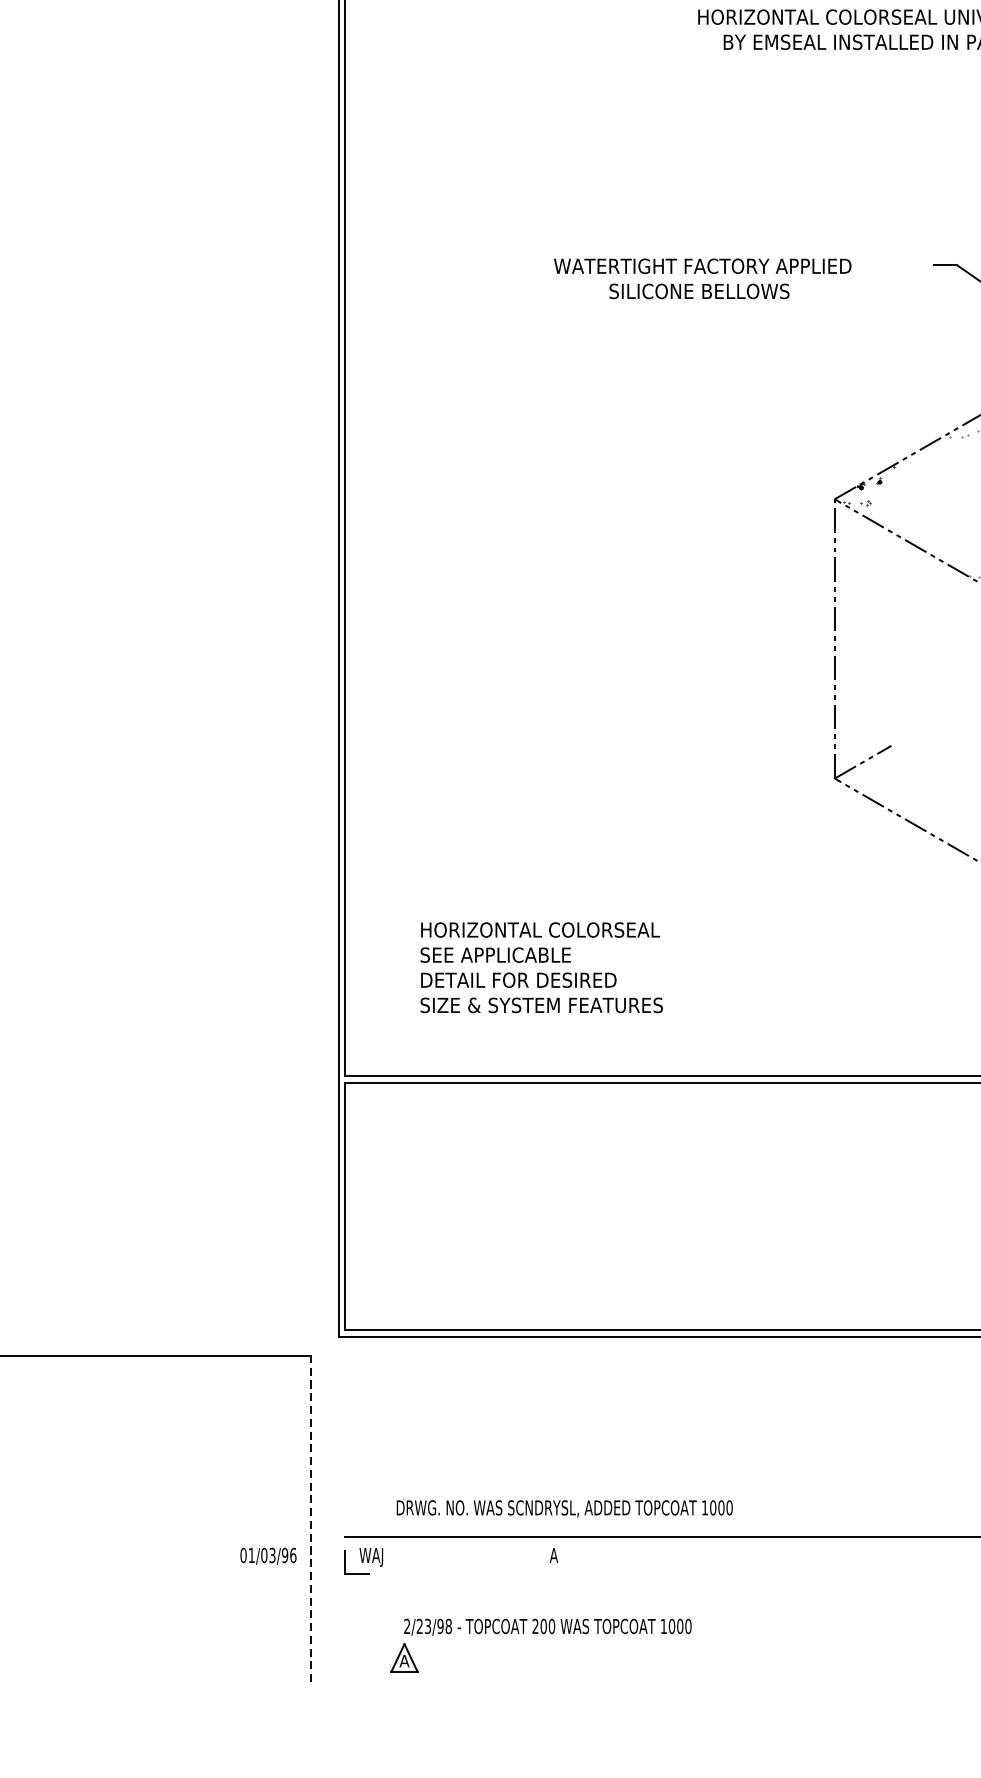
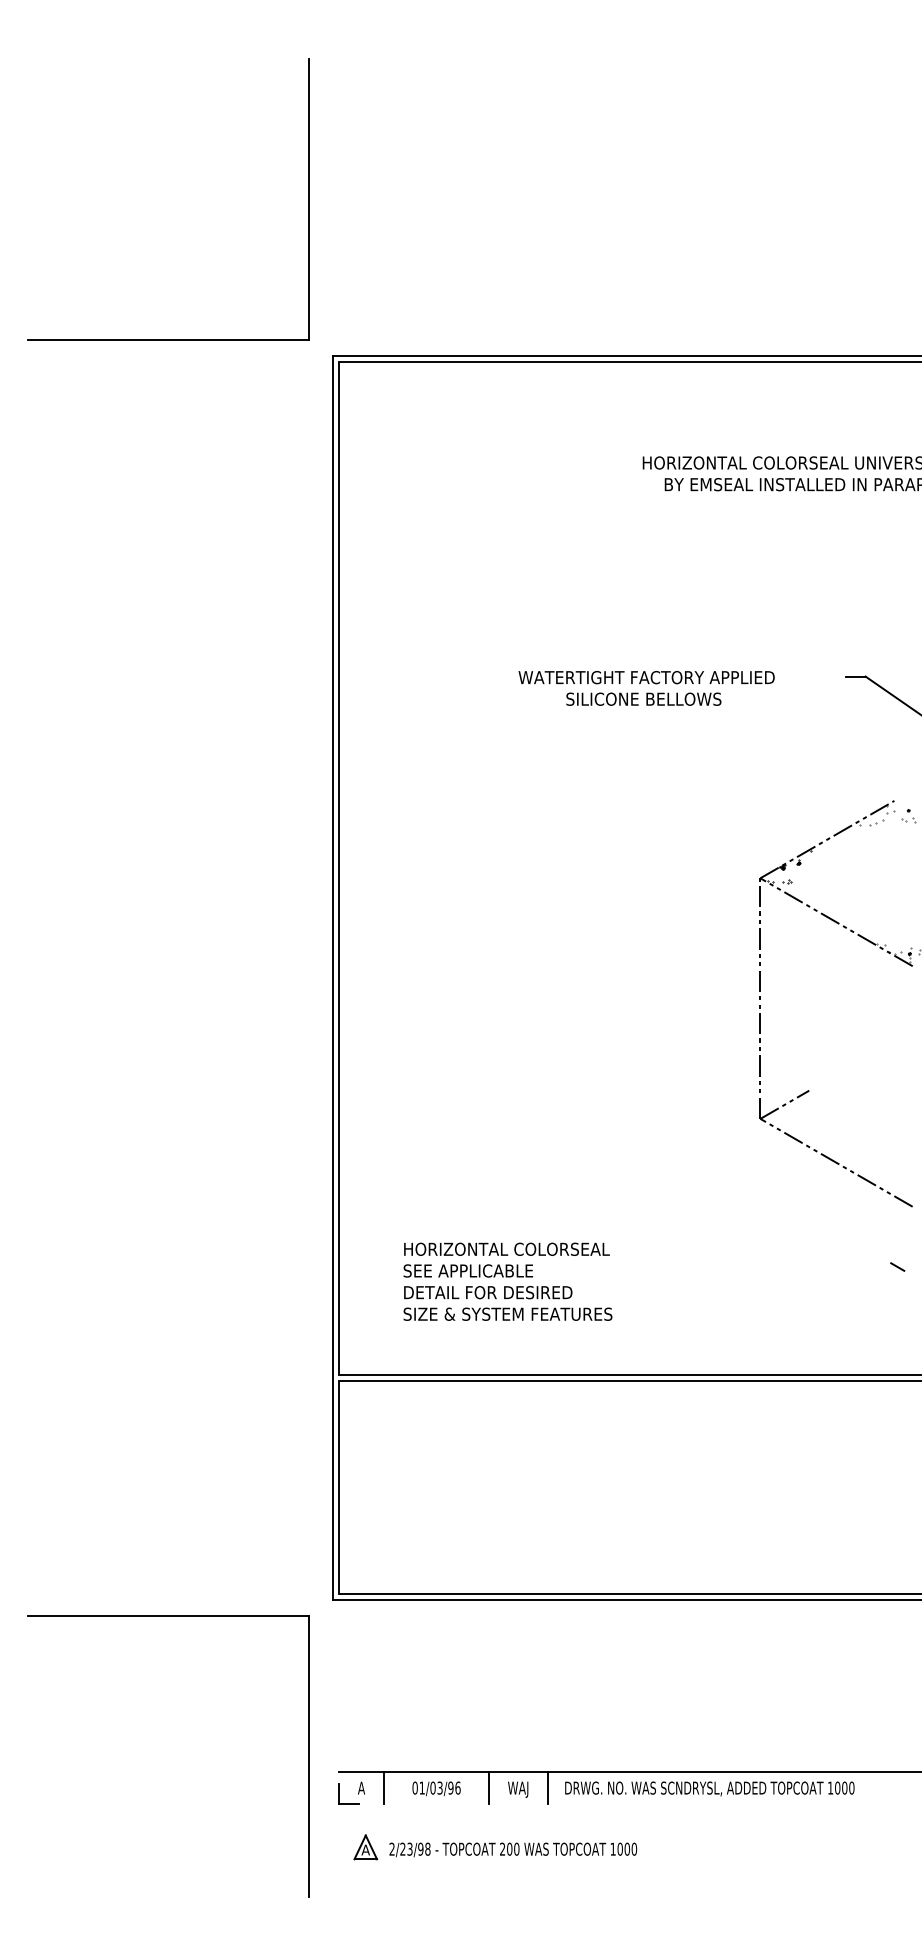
text: (564, 1508) -> (709, 1788), moved
line: (310, 1518) -> (308, 1756), dashed -> solid
text: (268, 1555) -> (436, 1788), moved
line: (398, 1555) -> (384, 1788), added
line: (520, 1555) -> (489, 1788), added
line: (587, 1555) -> (547, 1788), added
text: (371, 1557) -> (361, 1789), WAJ -> A
text: (553, 1557) -> (518, 1789), A -> WAJ
part: (404, 1658) -> (365, 1847), moved

